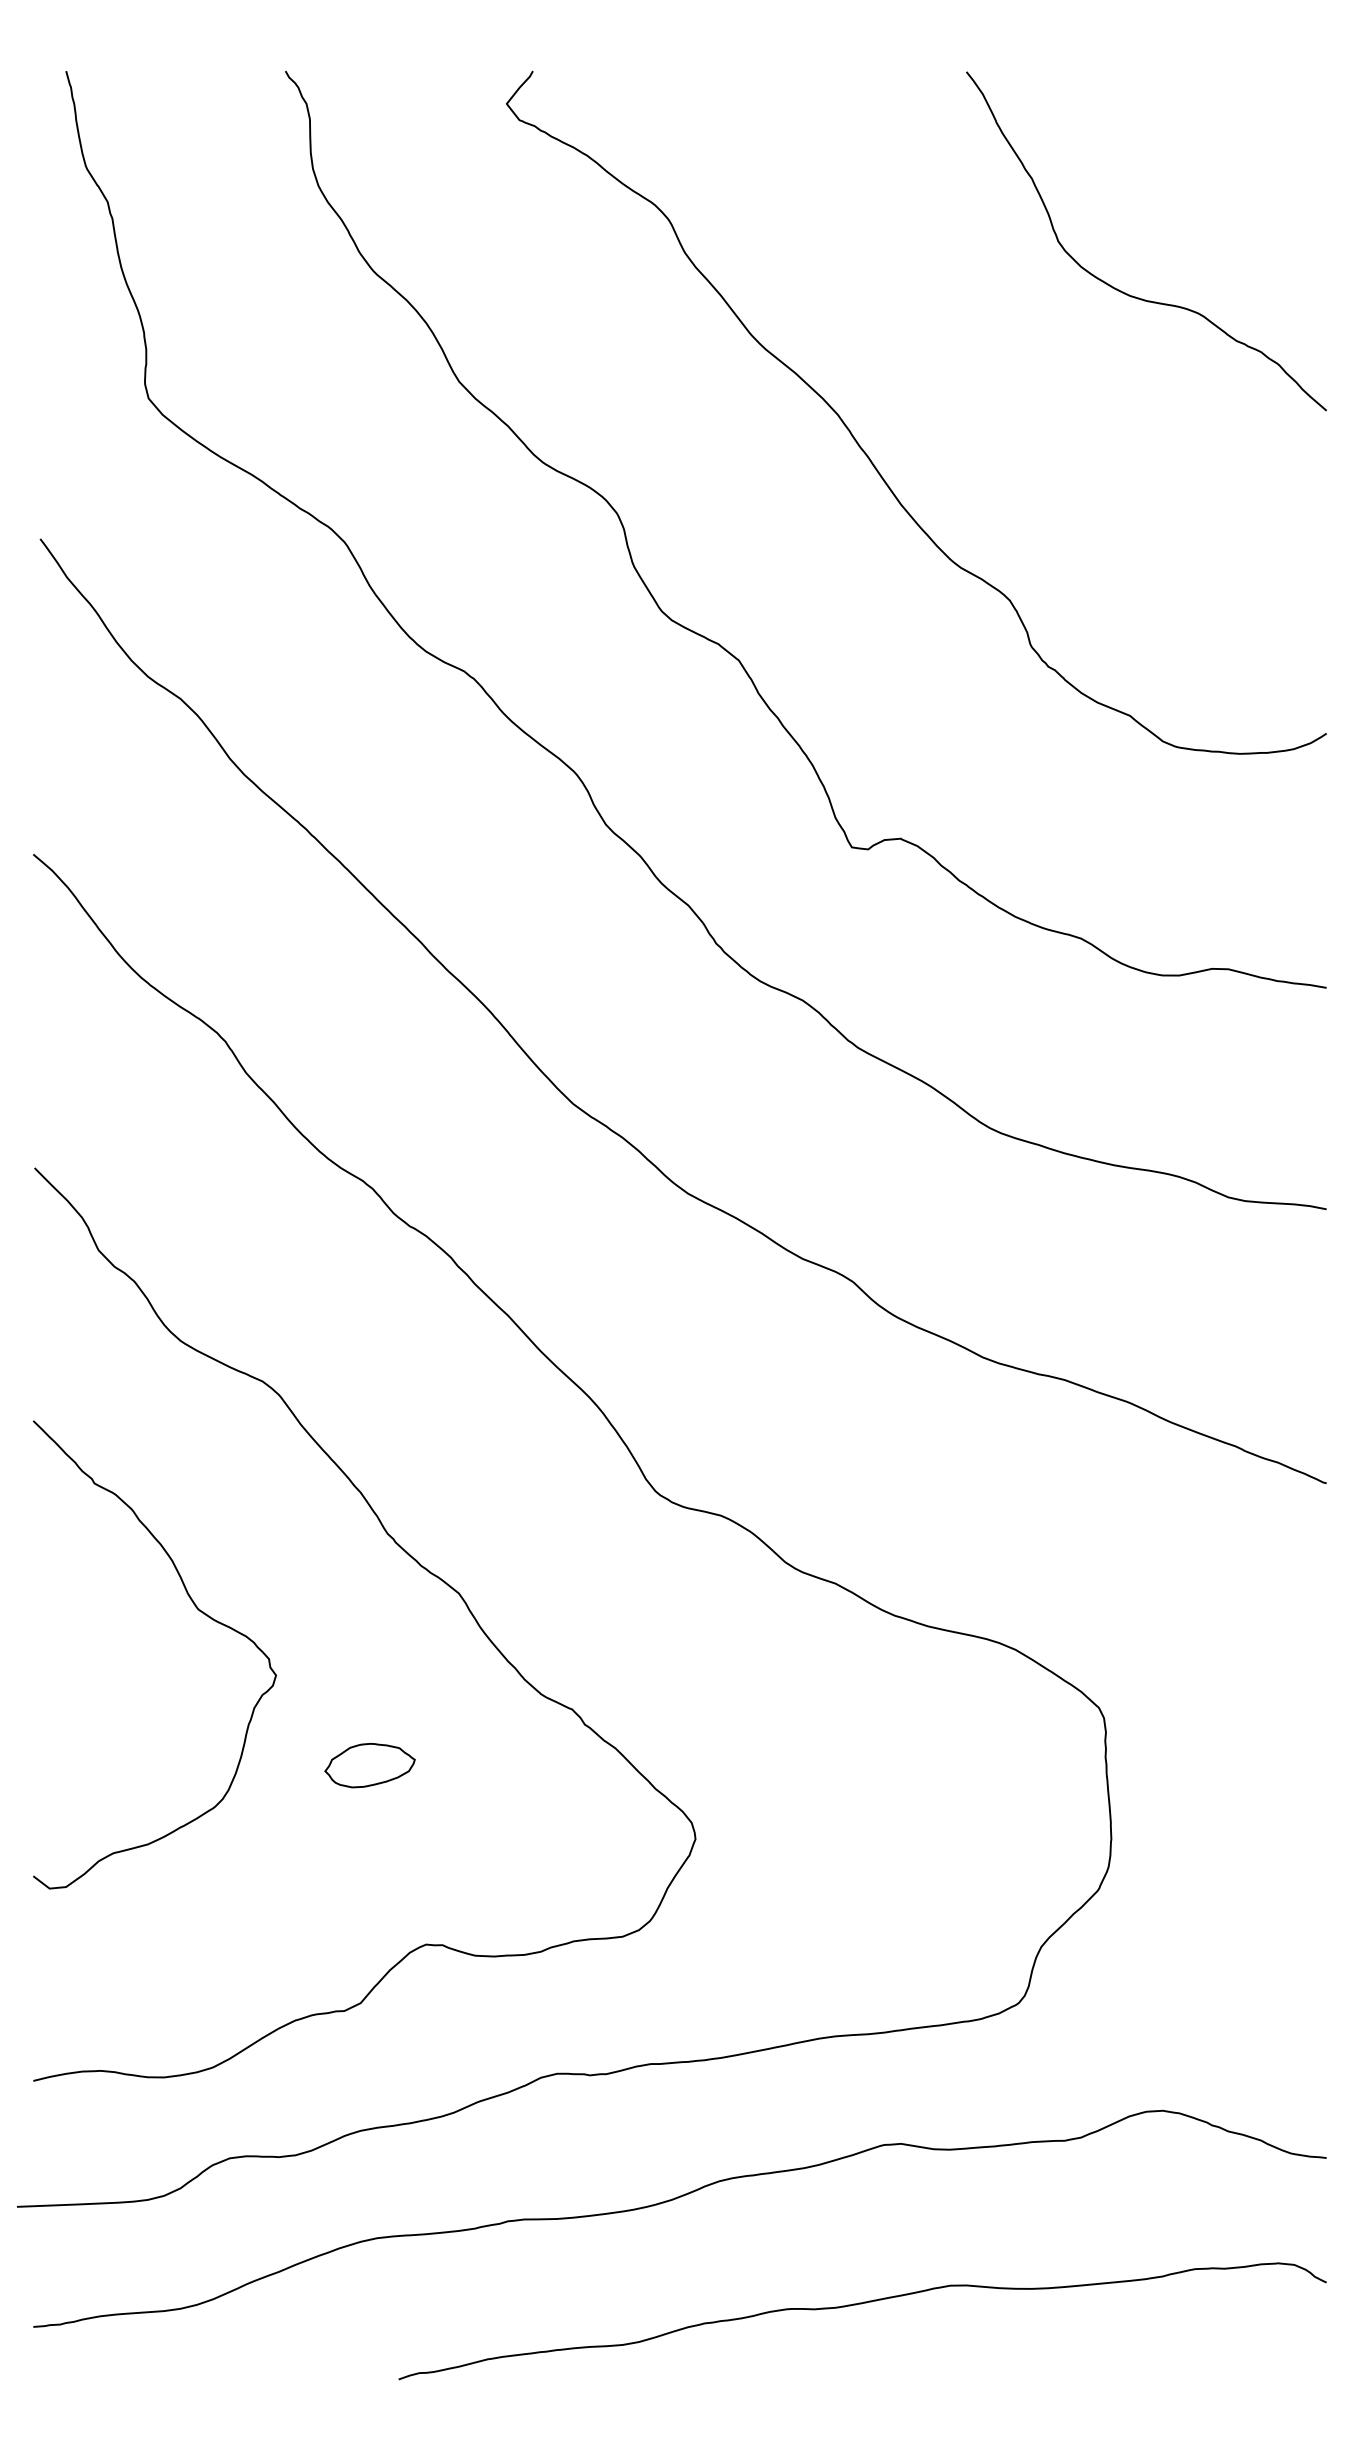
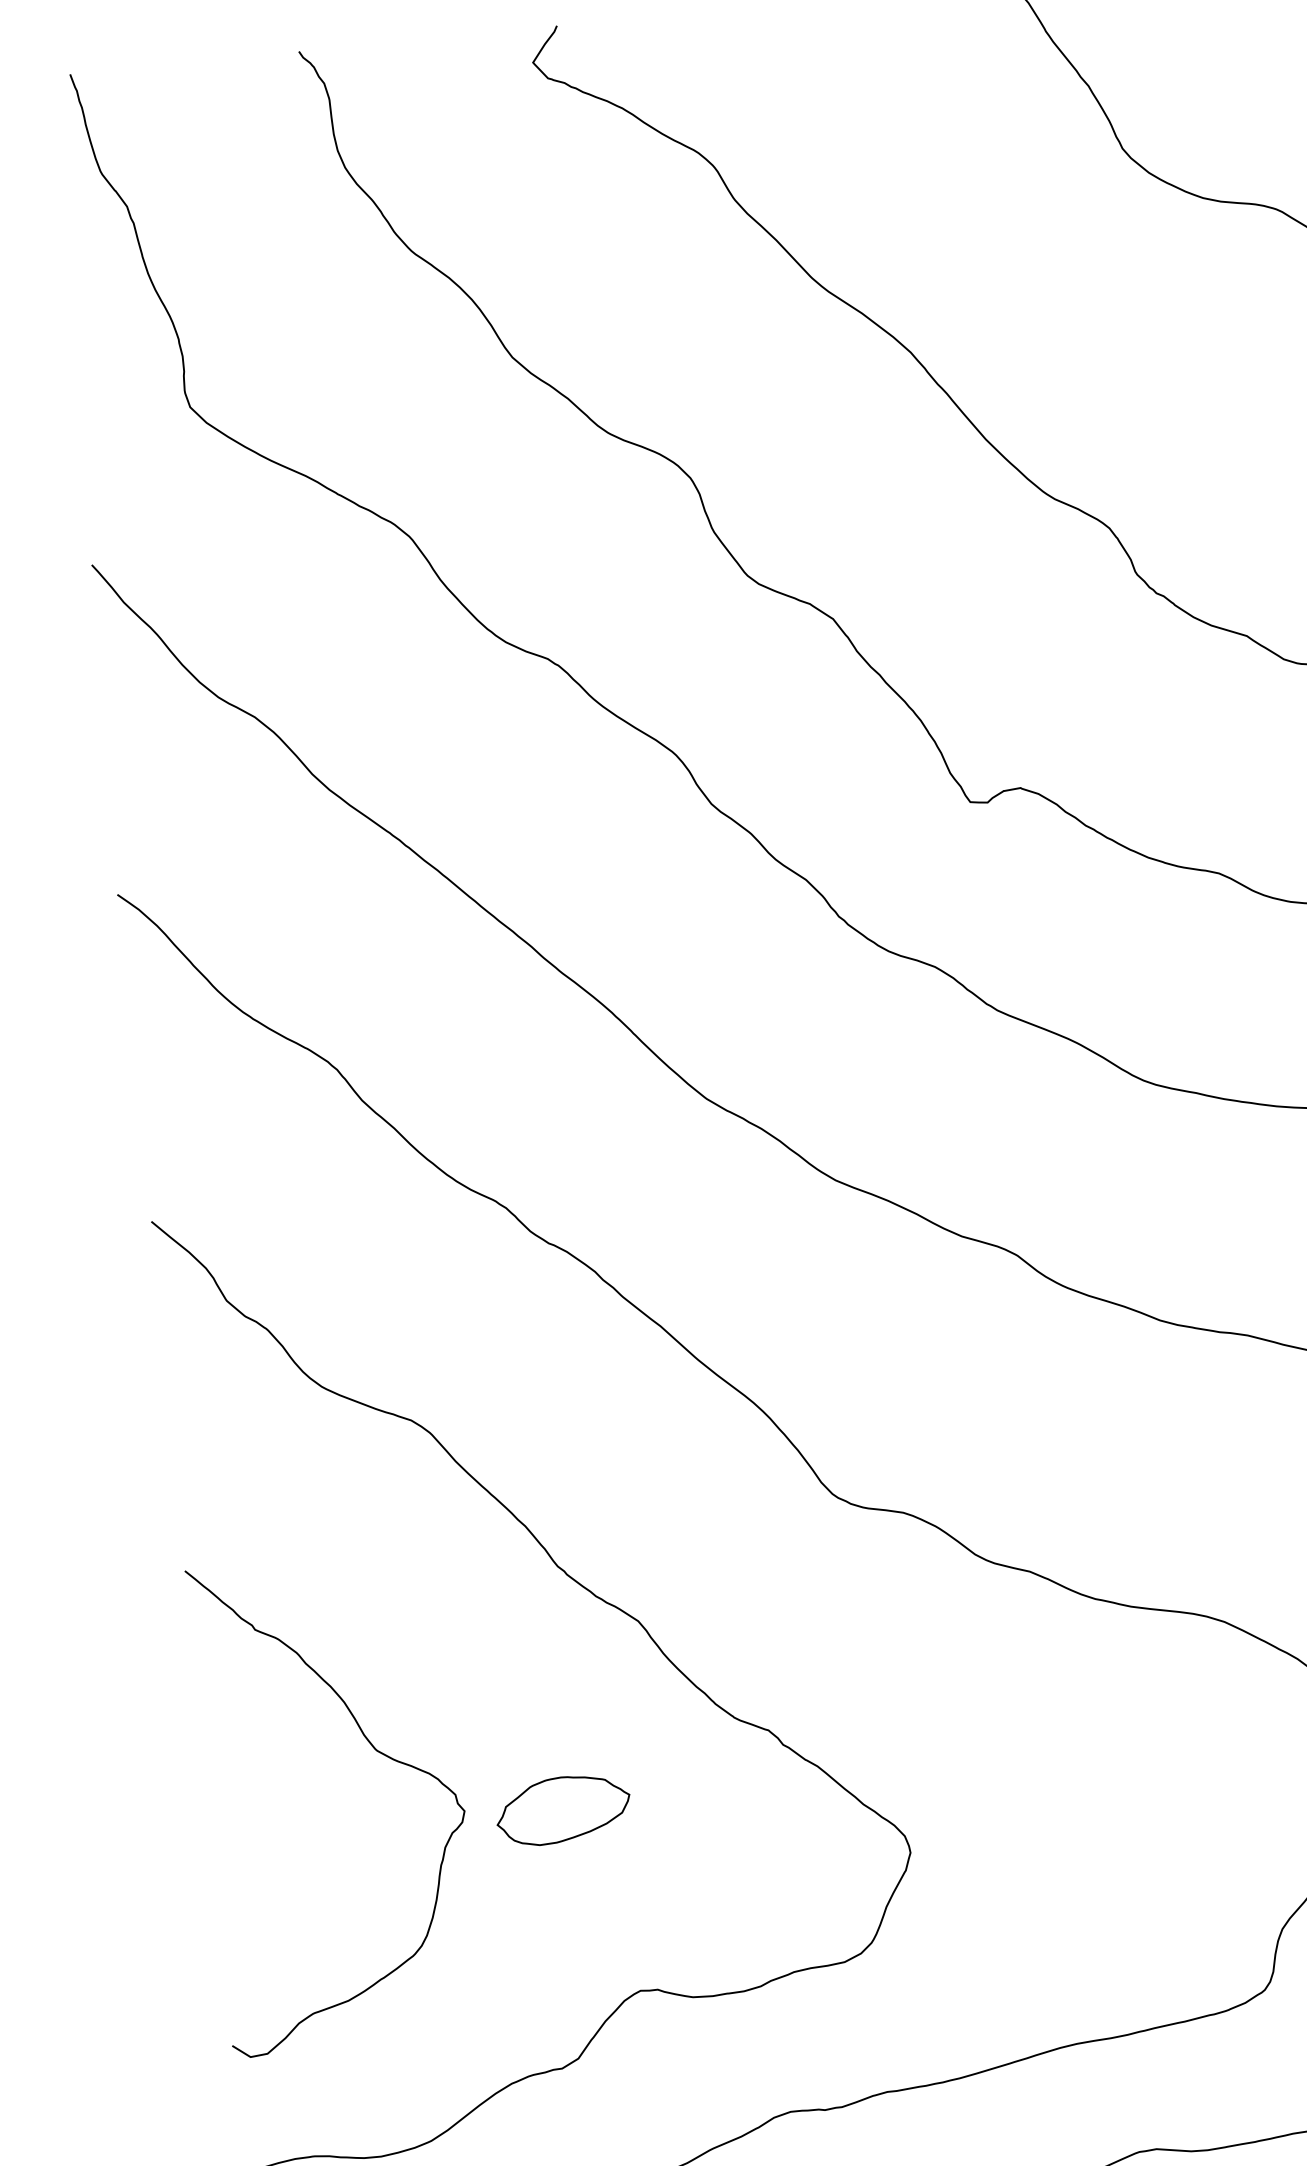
curve: (198, 1610) -> (376, 1751), moved
part: (369, 1765) -> (562, 1809), size x1.43

